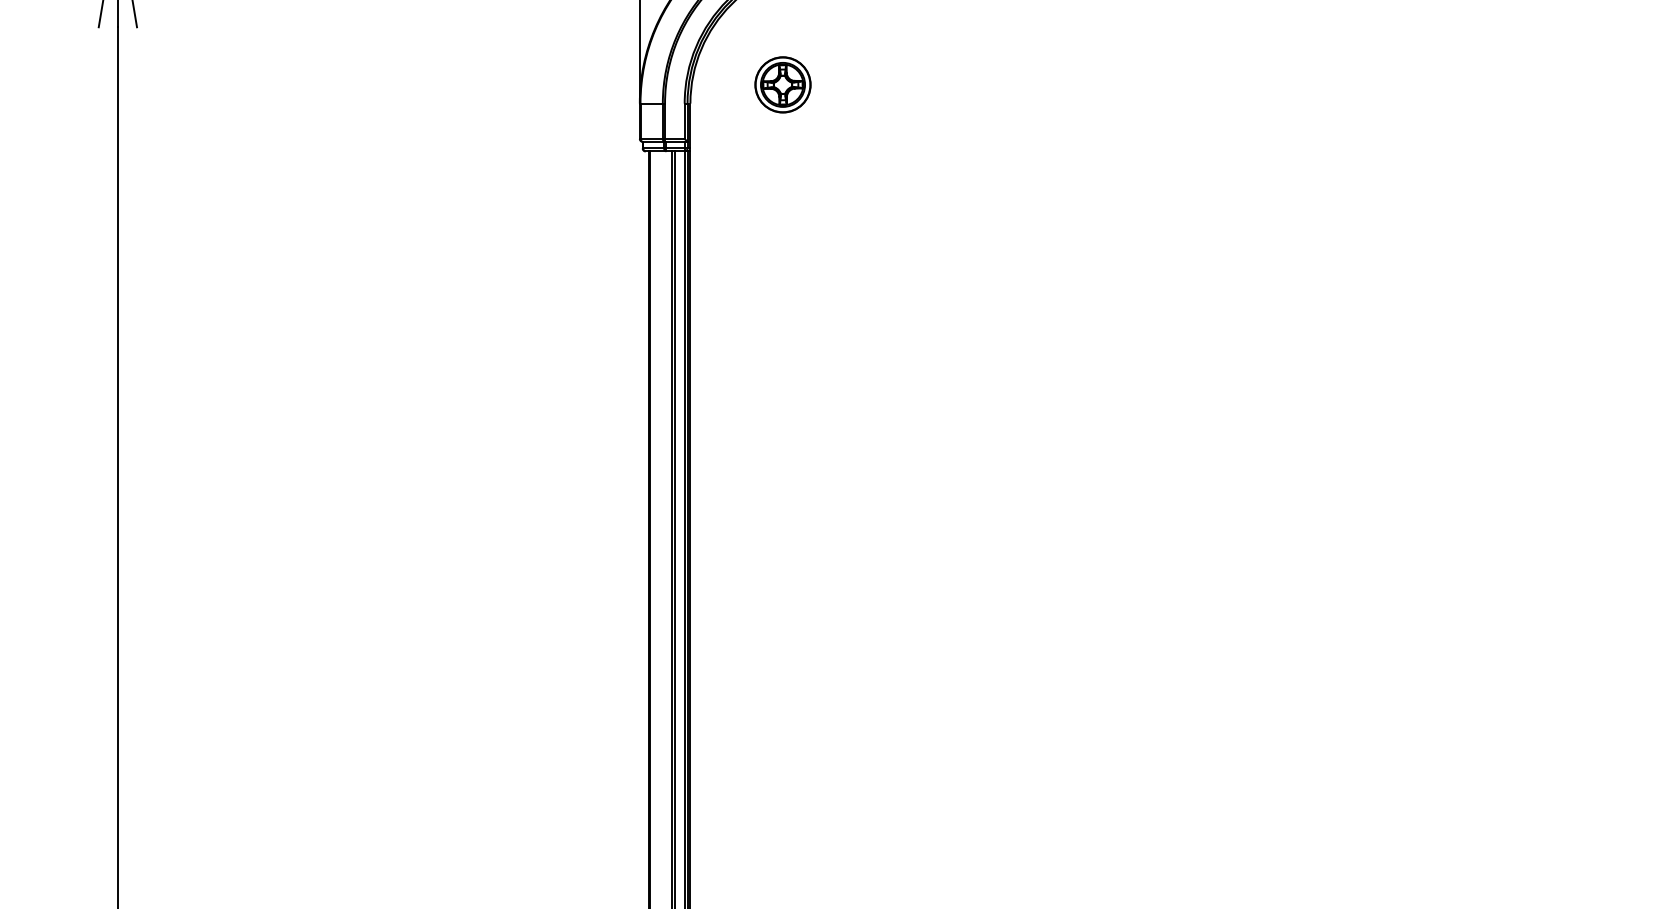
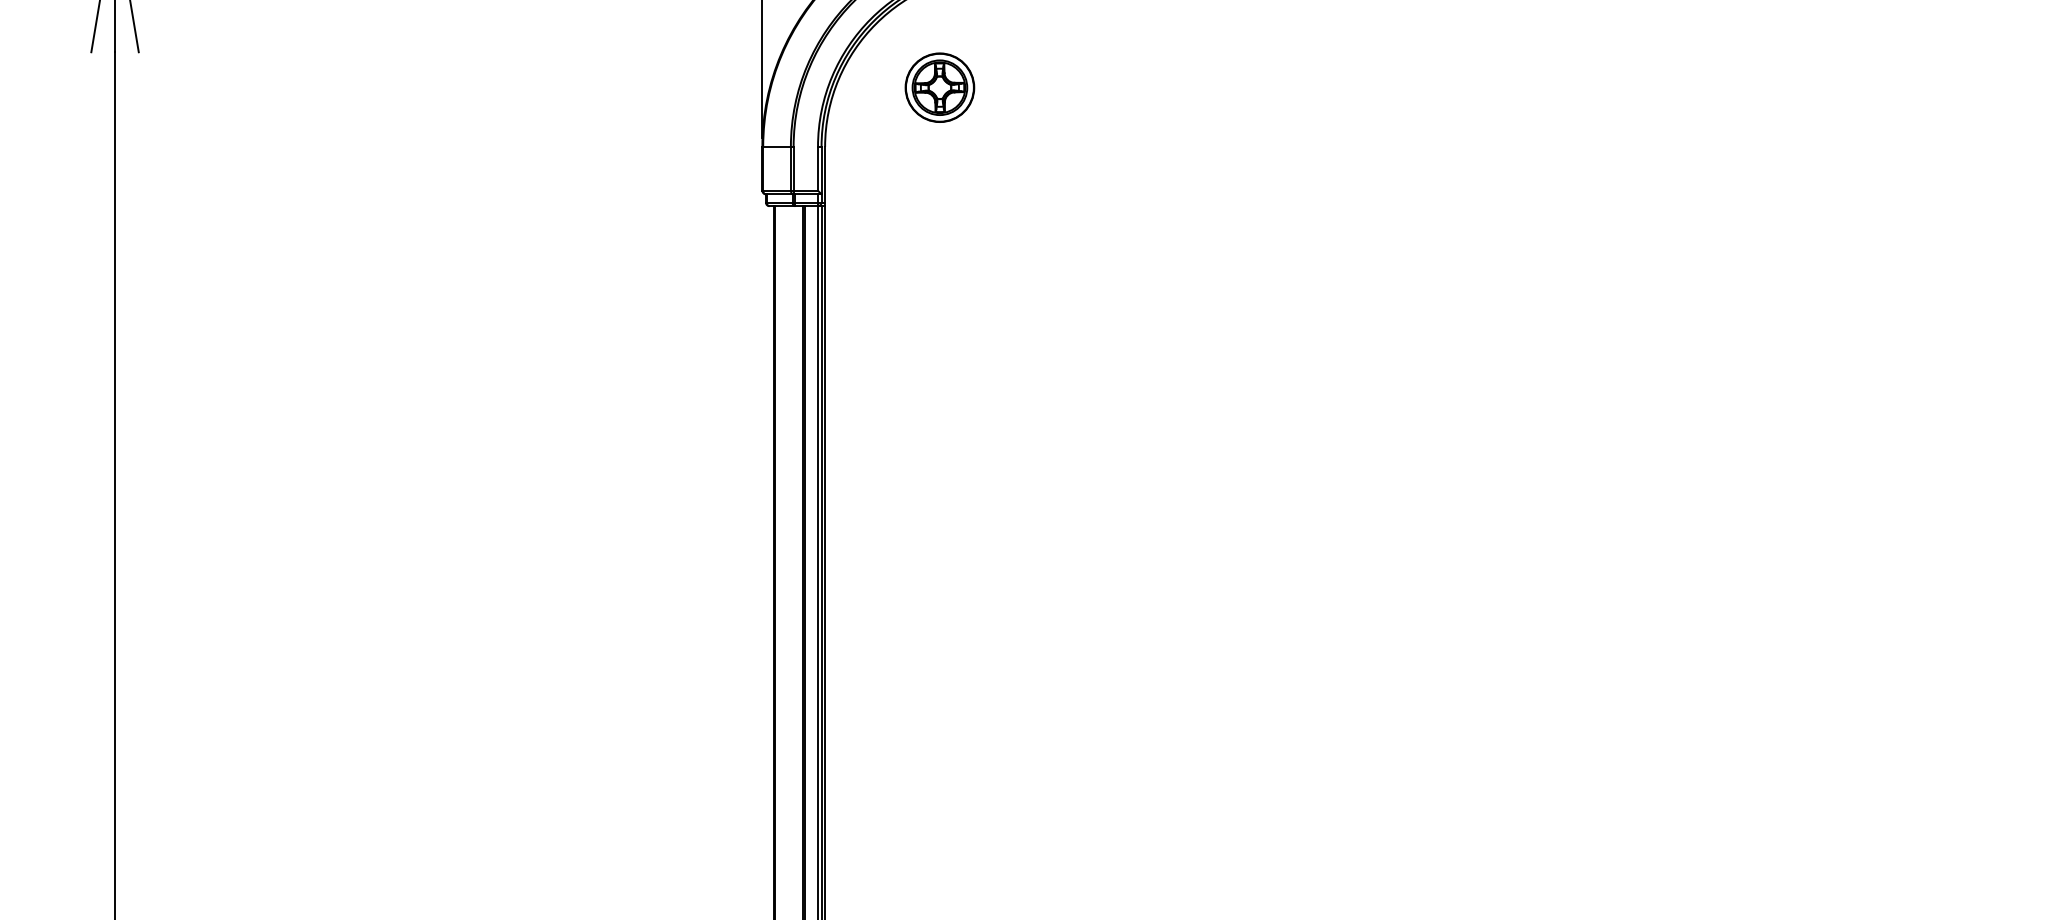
part: (782, 84) -> (939, 87), moved

